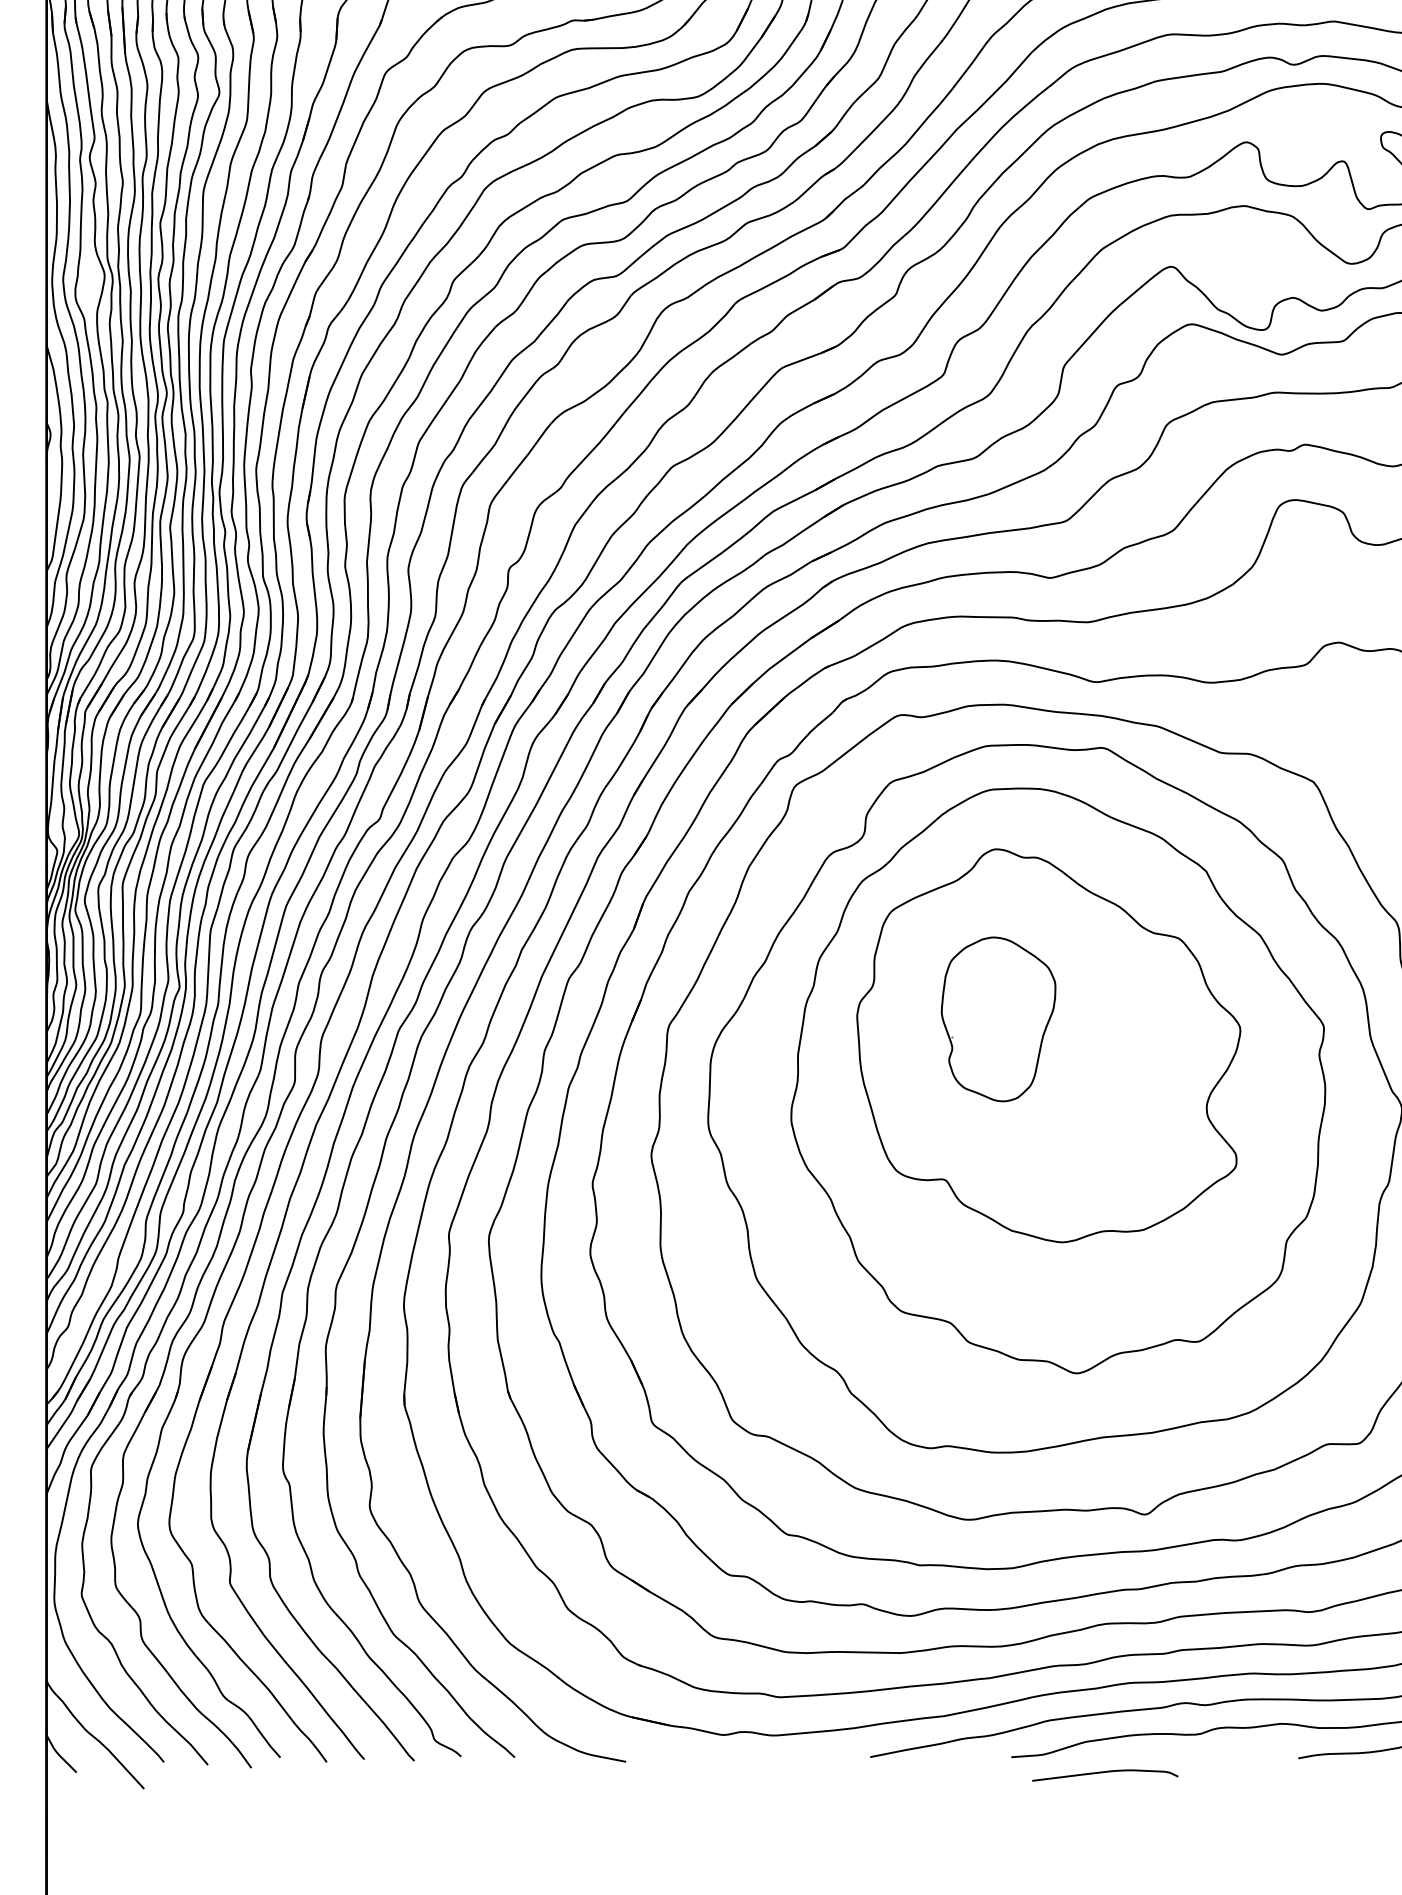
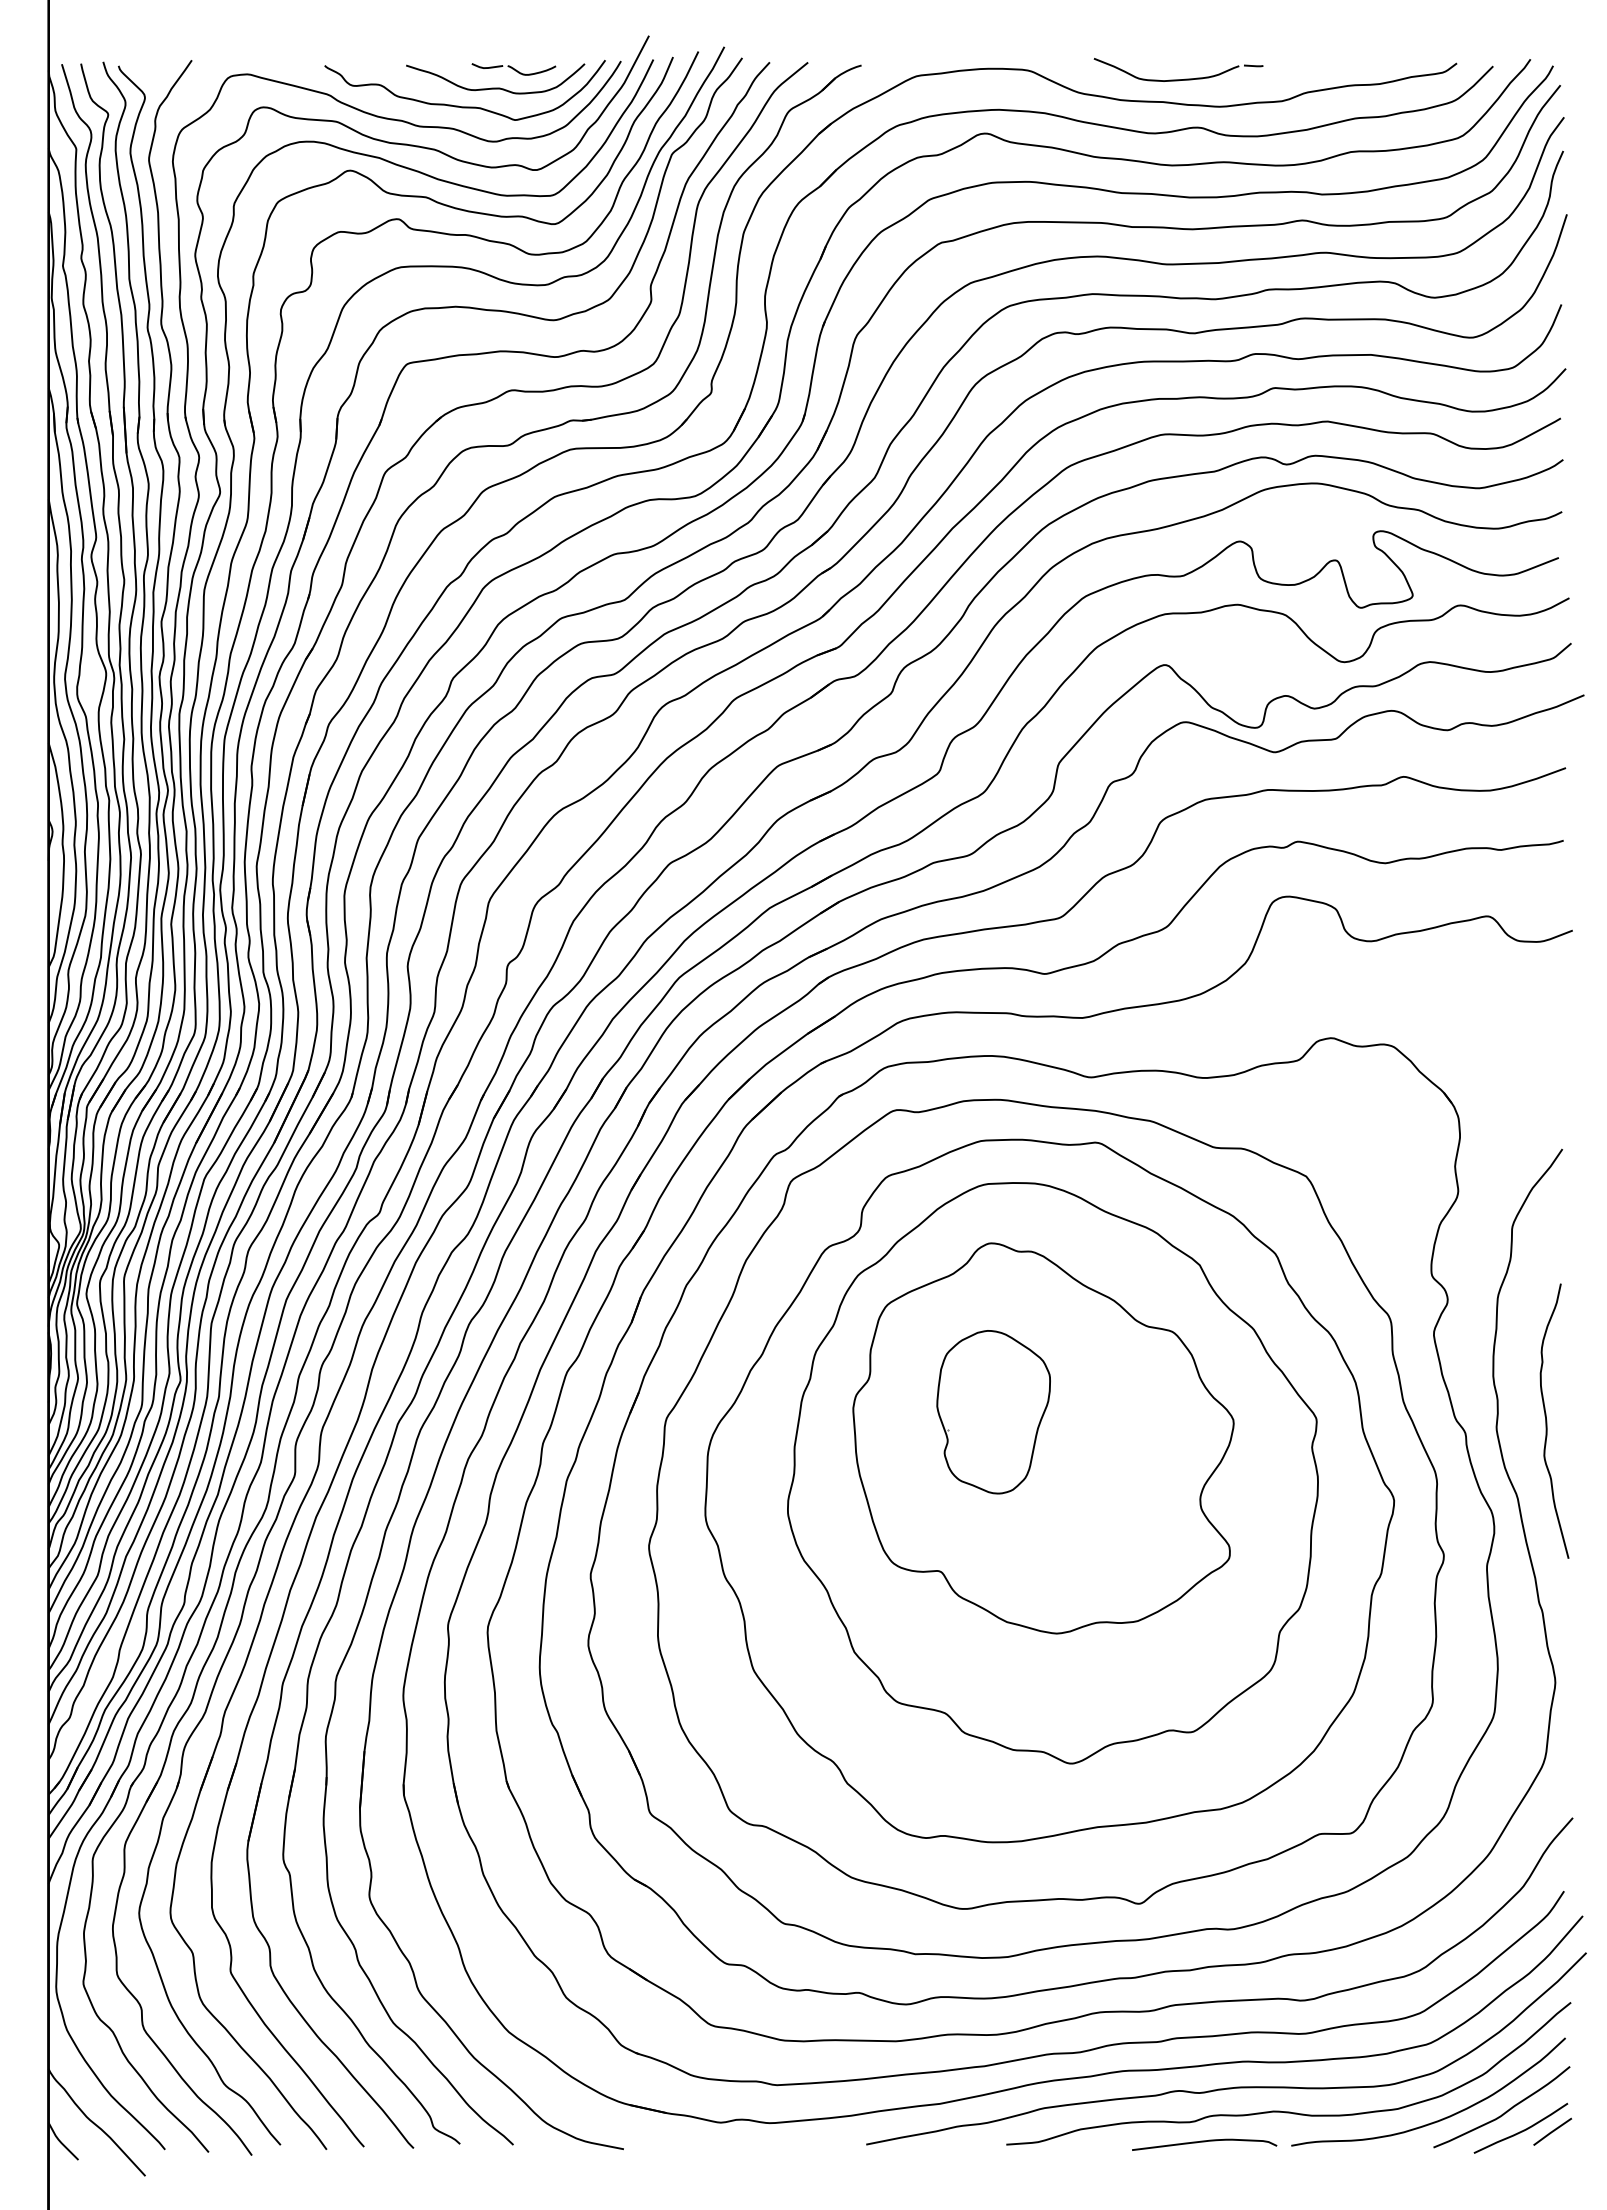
curve: (1105, 1773) -> (1204, 2142), moved

